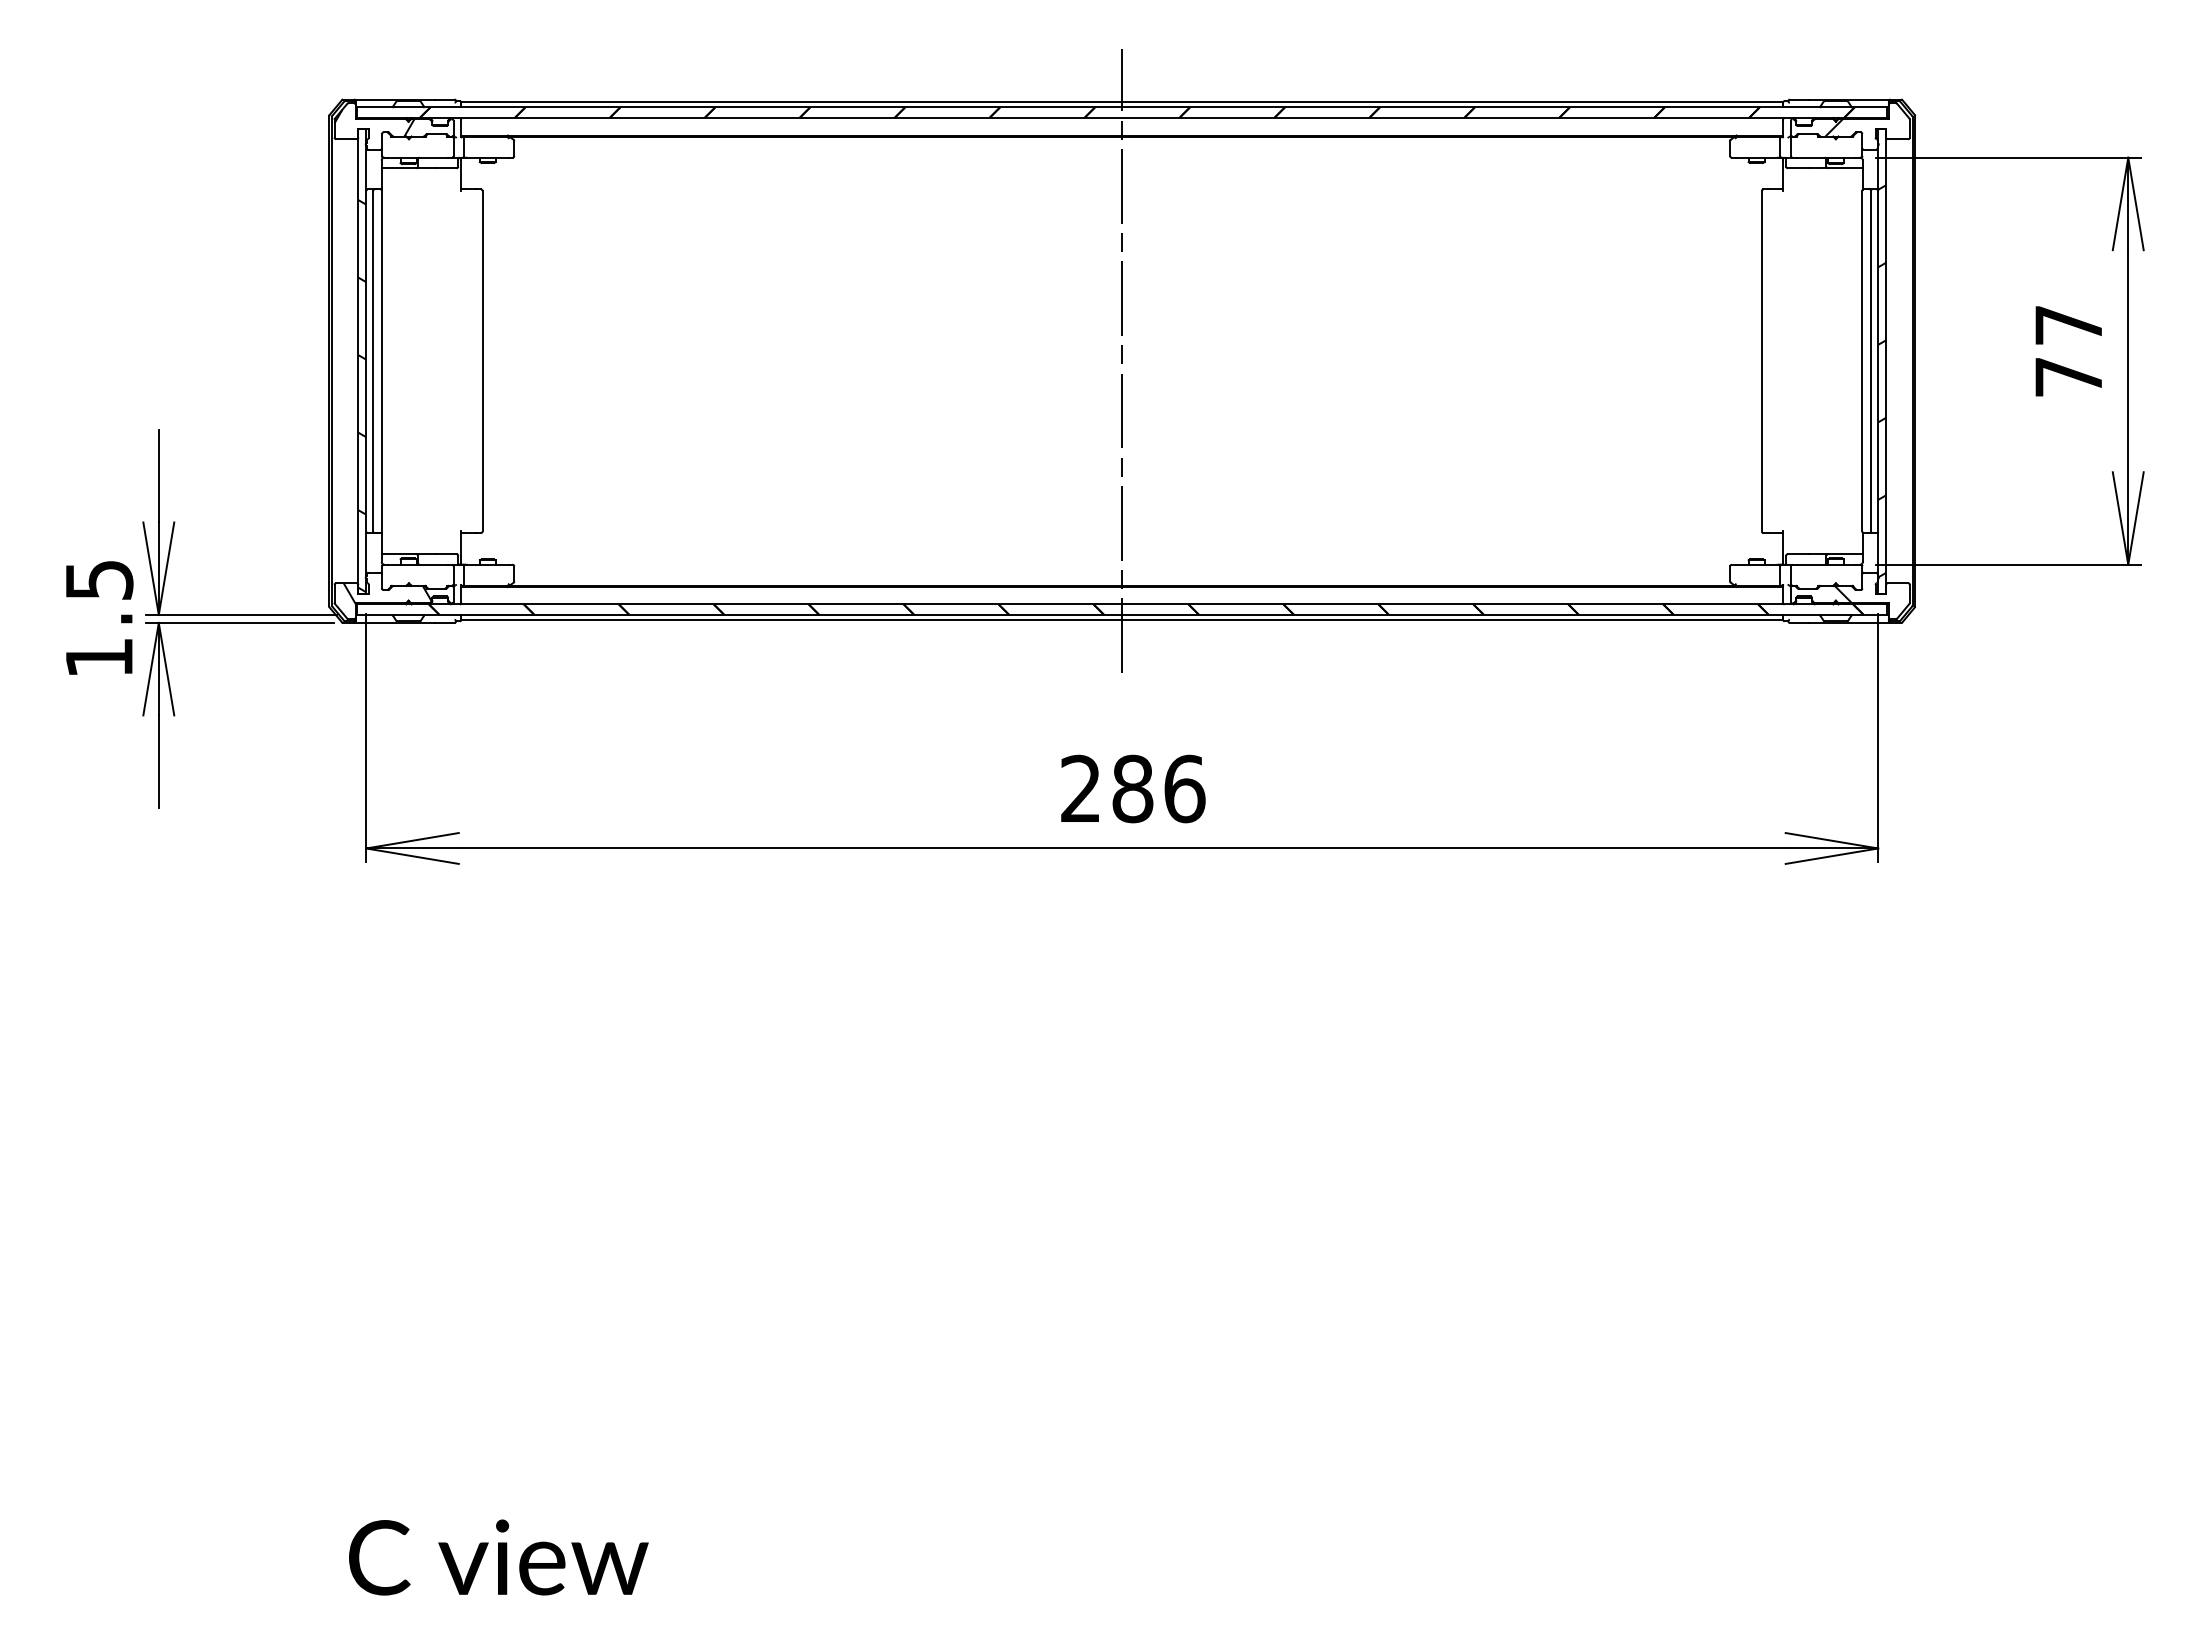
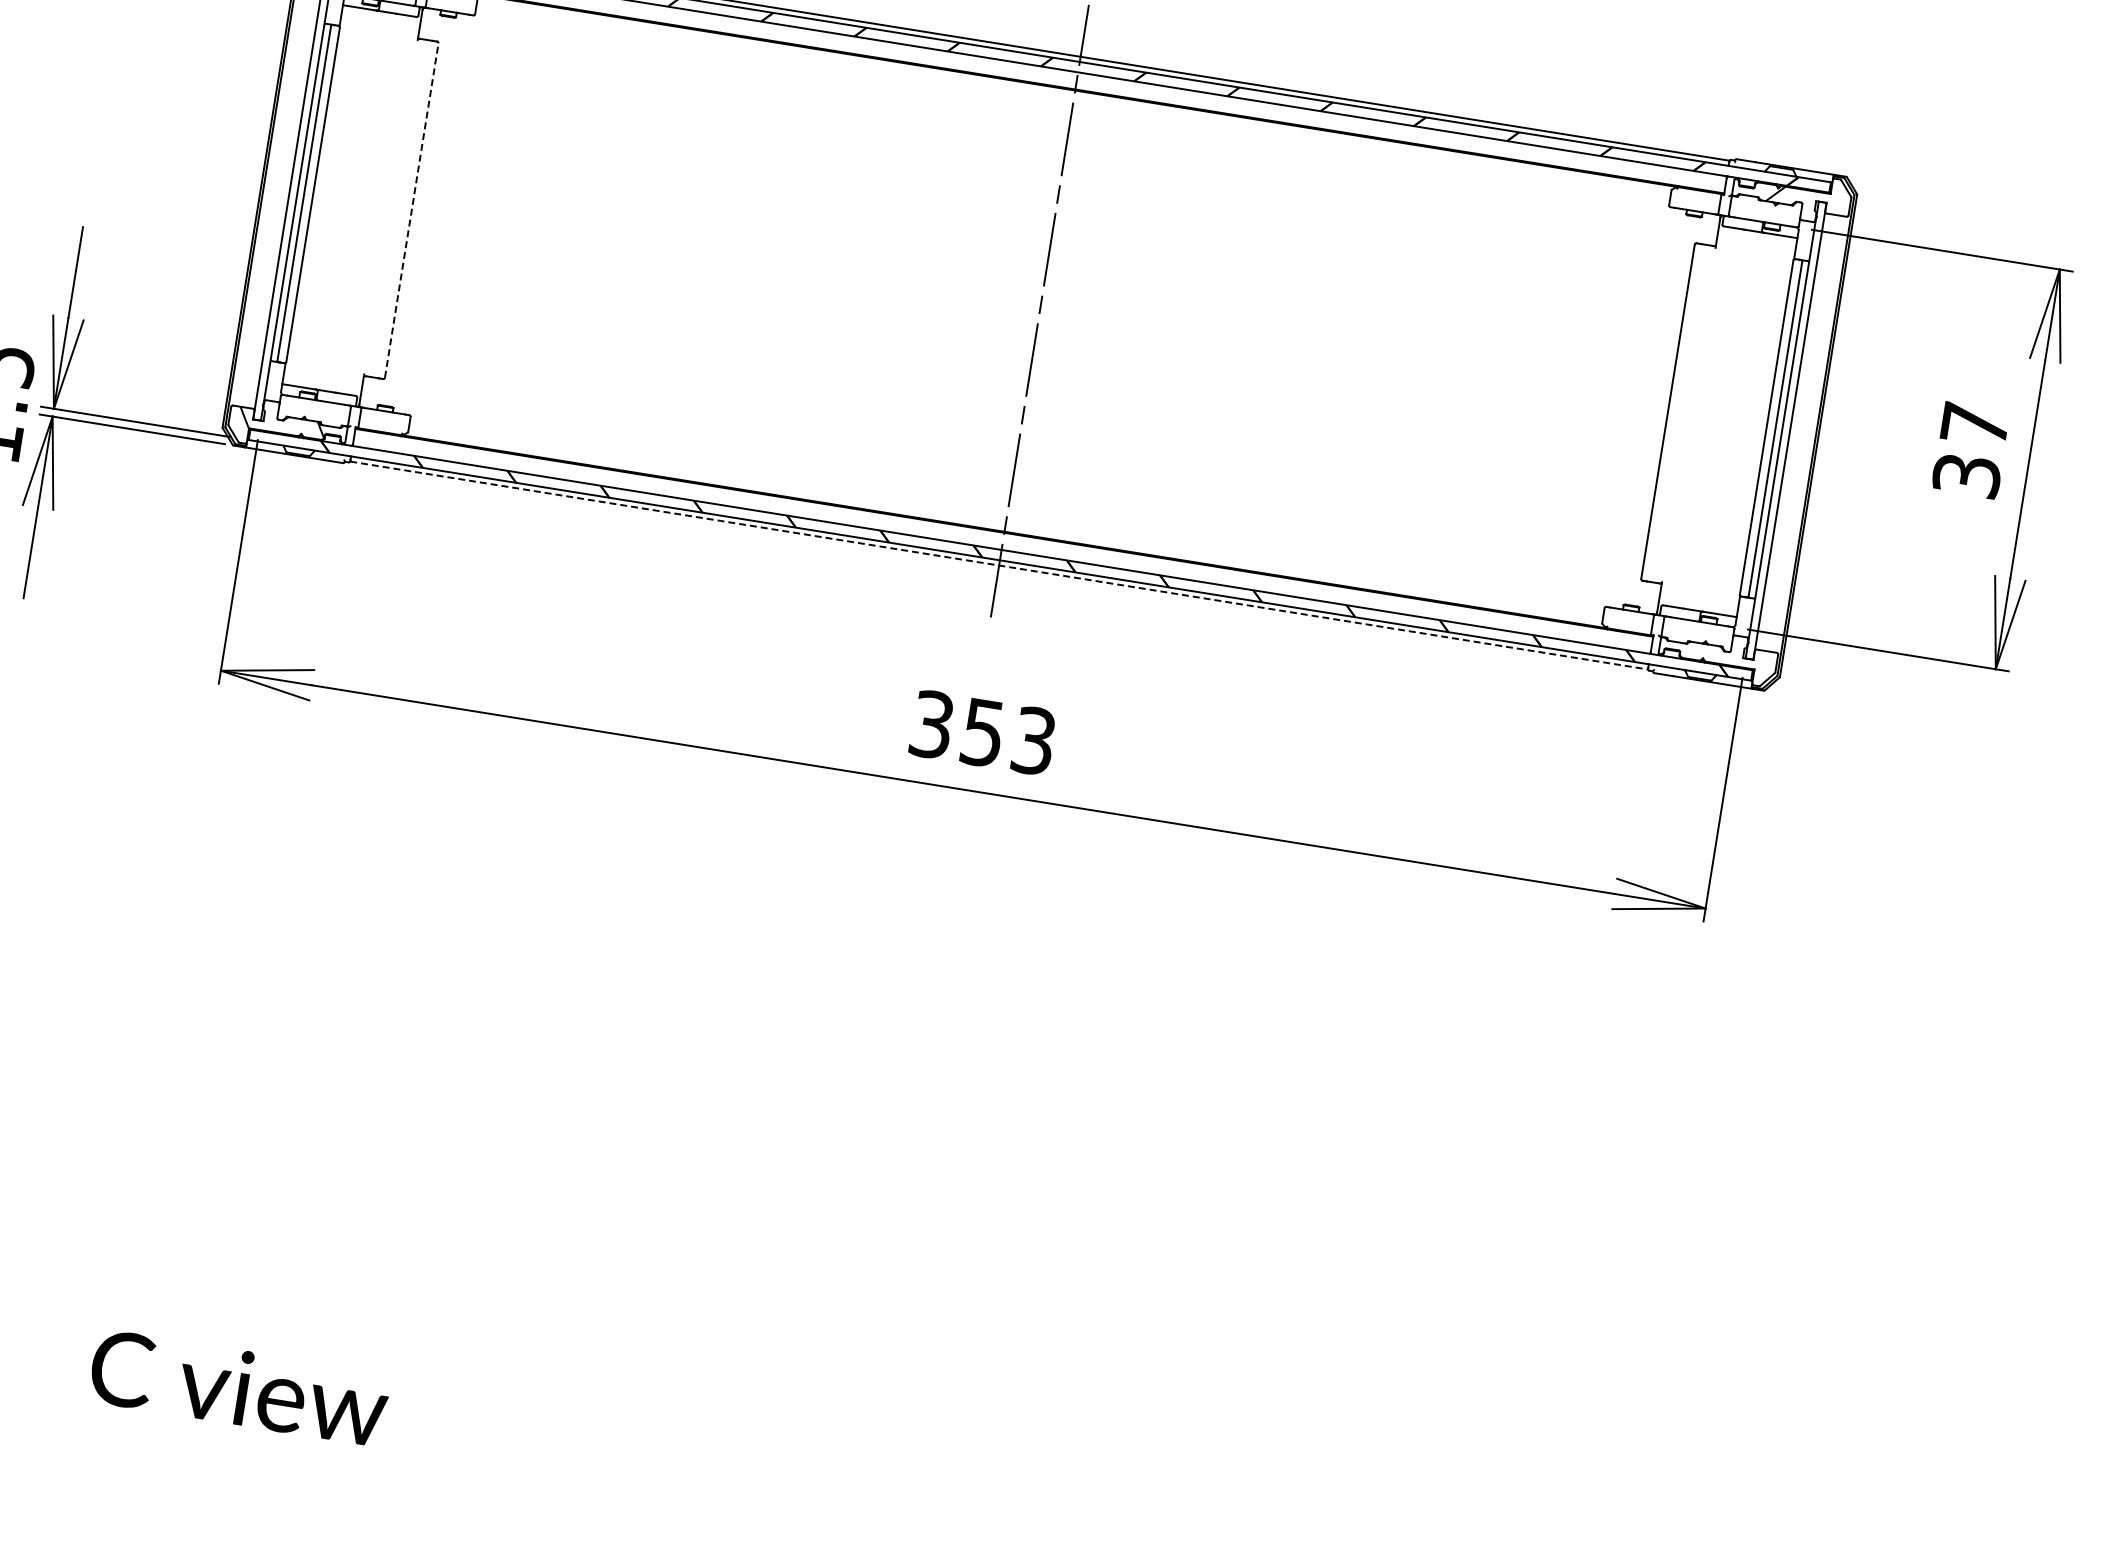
line: (482, 360) -> (411, 209), solid -> dashed
text: (2068, 376) -> (1966, 474), 77 -> 37
hatch: (1882, 381) -> (1783, 450), removed
hatch: (362, 396) -> (288, 226), removed
hatch: (1843, 594) -> (1711, 653), removed
line: (1122, 620) -> (999, 565), solid -> dashed
text: (1133, 788) -> (983, 732), 286 -> 353

